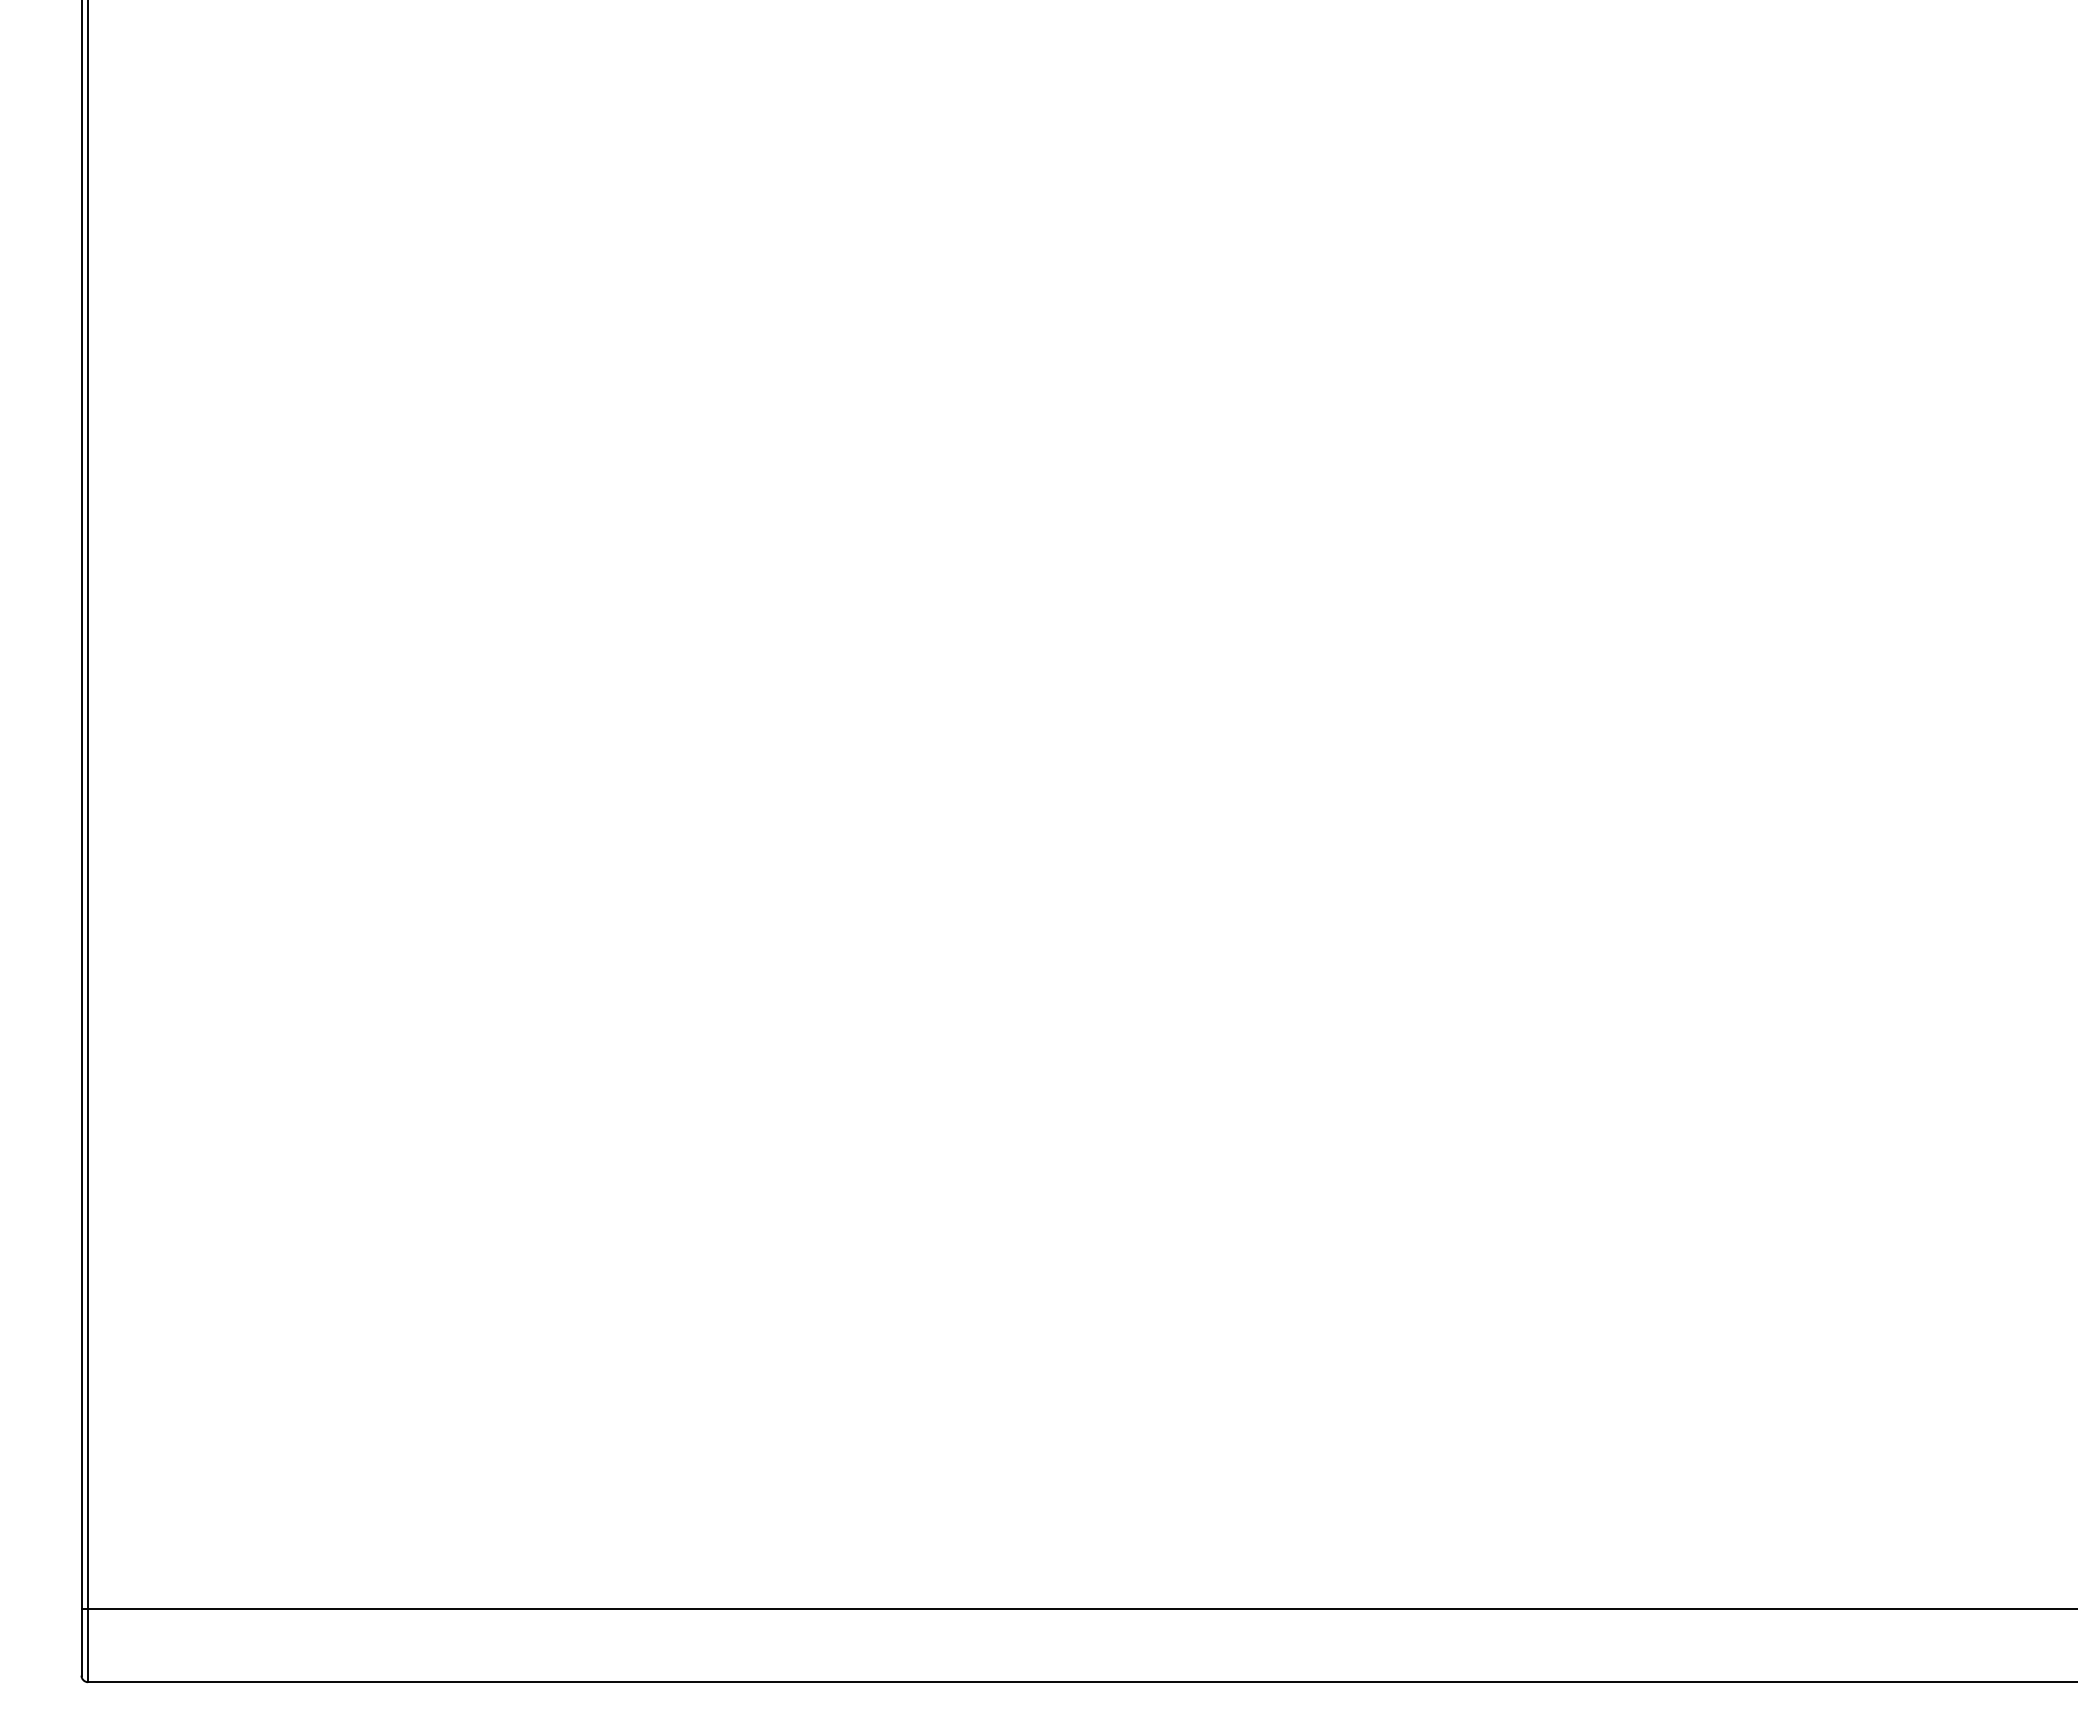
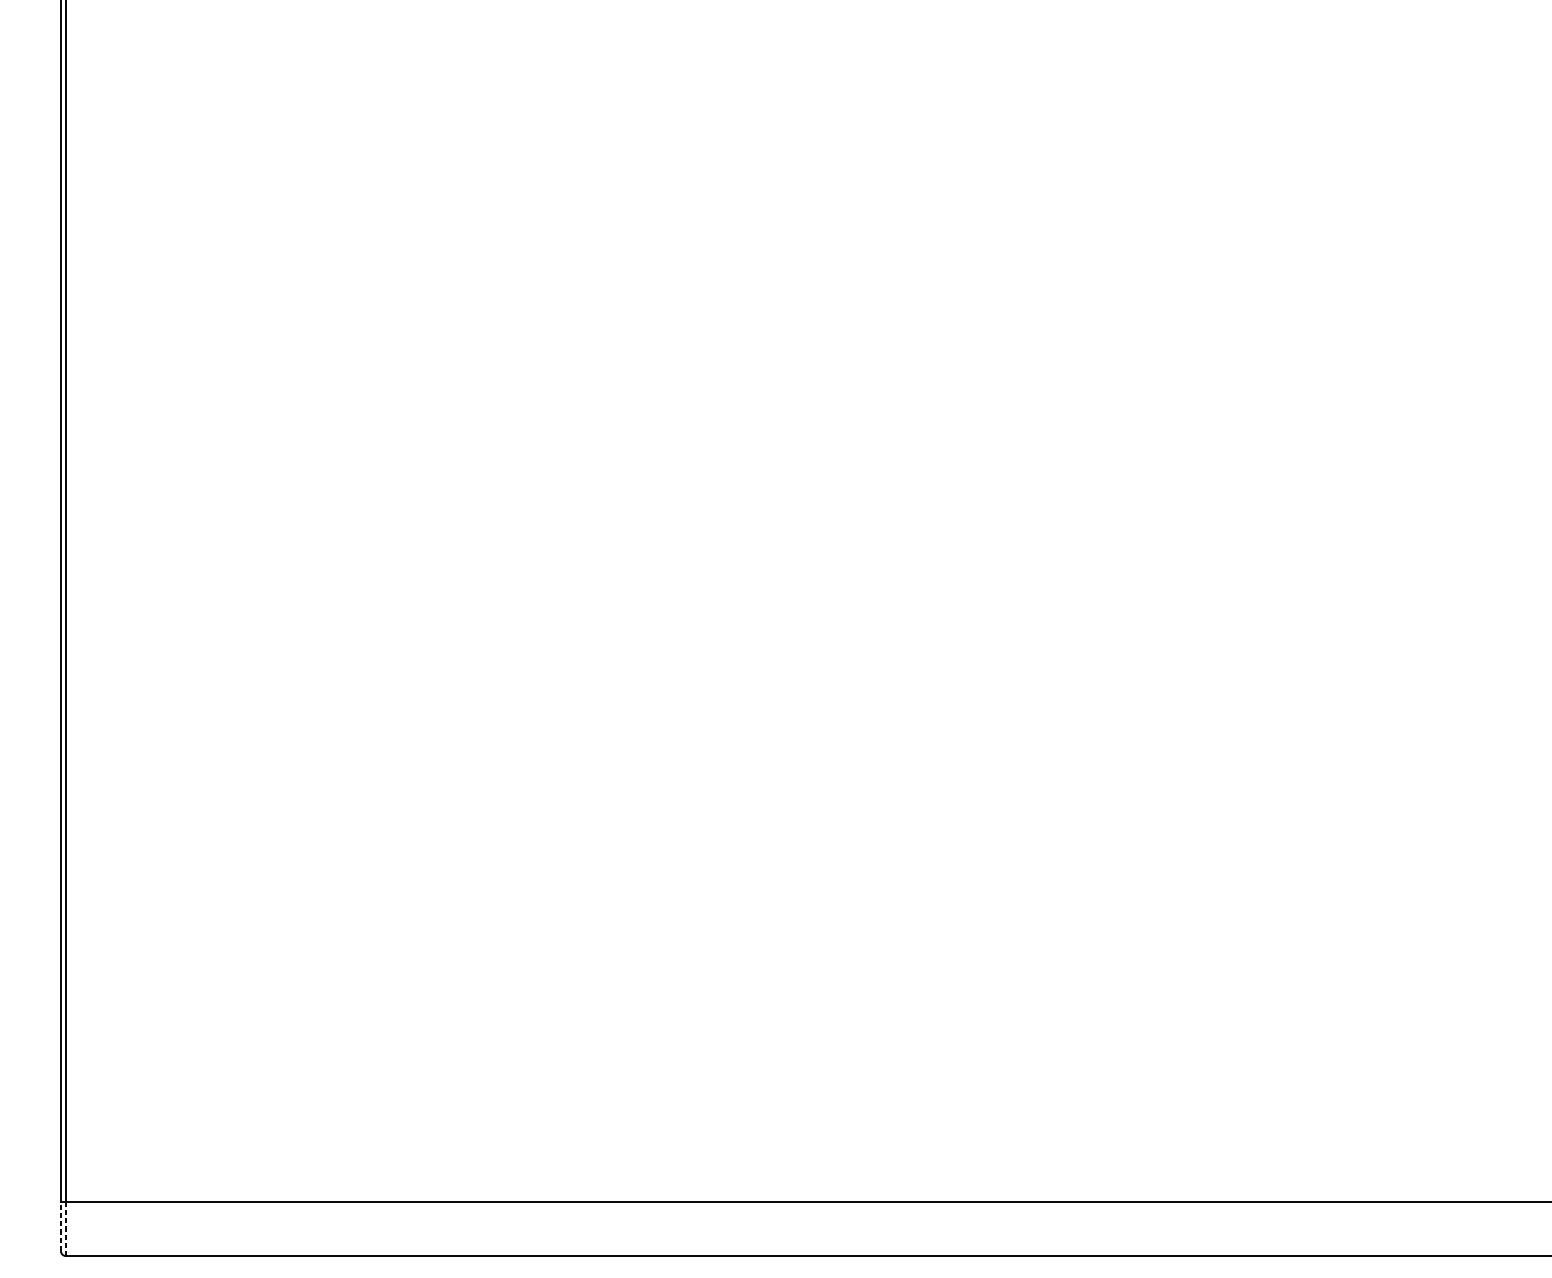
line: (81, 1642) -> (60, 1226), solid -> dashed
line: (88, 1646) -> (66, 1229), solid -> dashed

